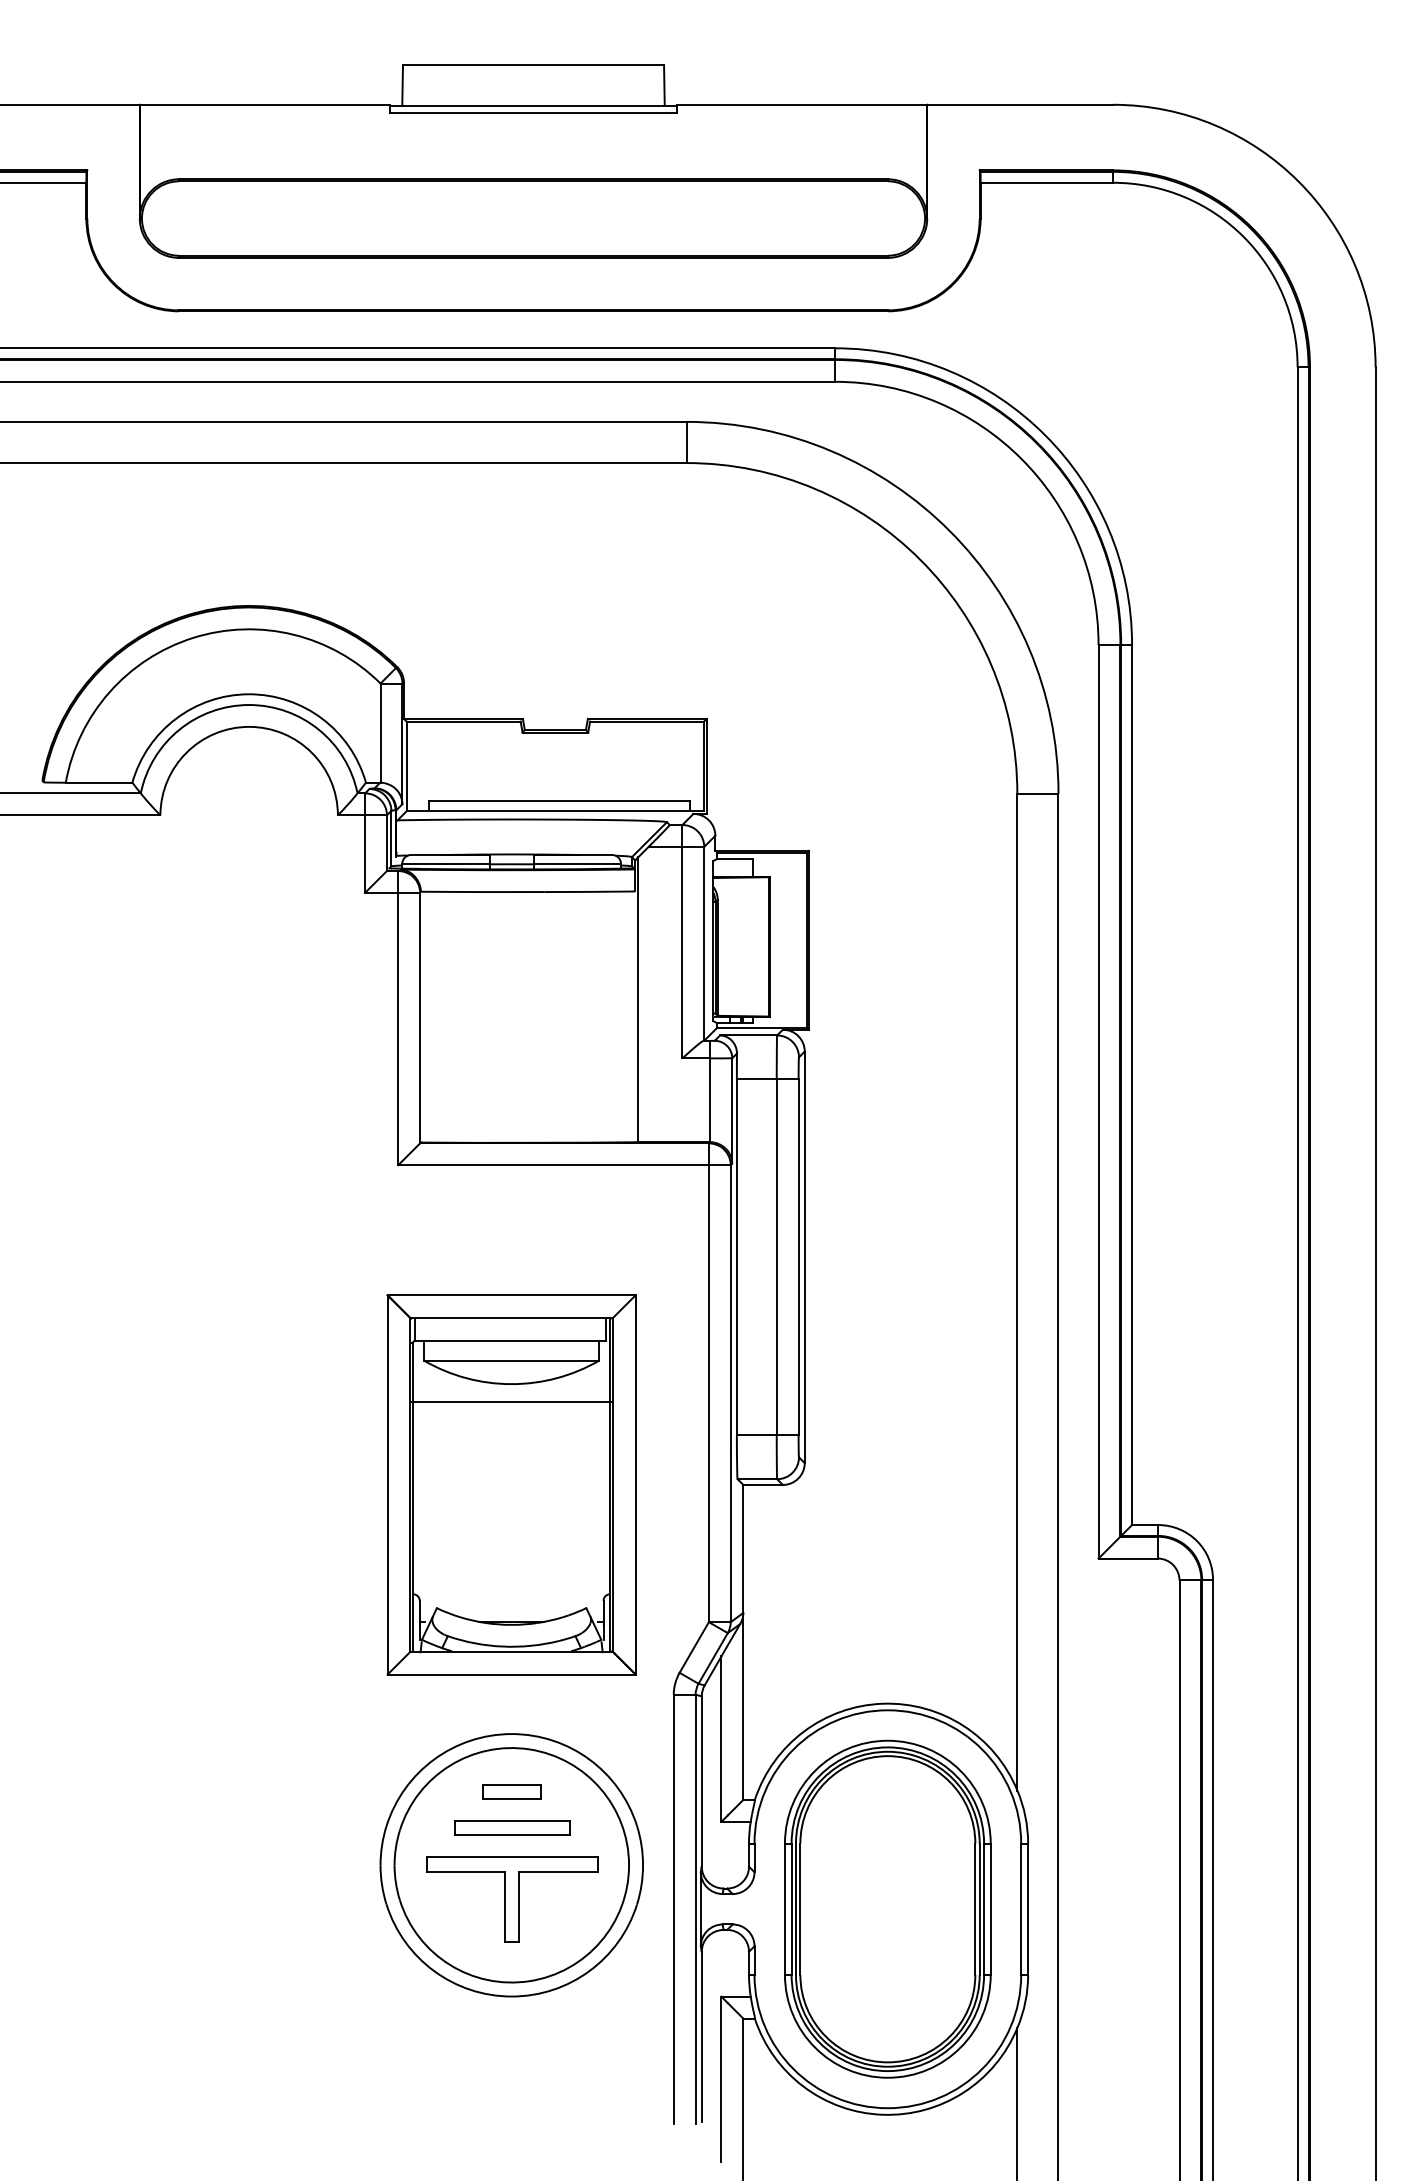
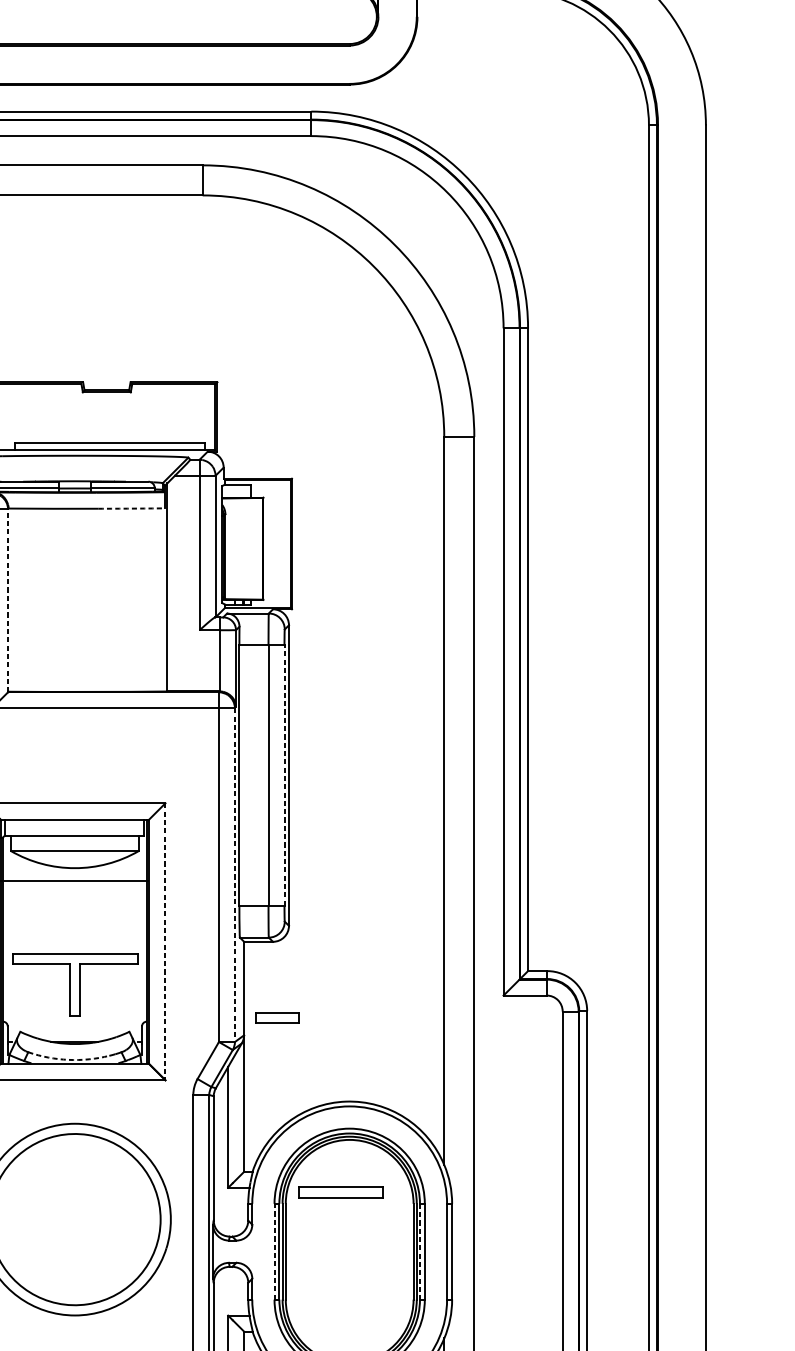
arc: (589, 891) -> (131, 508), solid -> dashed
line: (420, 1017) -> (8, 600), solid -> dashed
line: (798, 1256) -> (284, 774), solid -> dashed
line: (730, 1394) -> (234, 875), solid -> dashed
line: (635, 1484) -> (165, 941), solid -> dashed
arc: (502, 1646) -> (68, 1059), solid -> dashed
part: (511, 1791) -> (277, 1017), moved
part: (512, 1827) -> (341, 1192), moved
part: (512, 1899) -> (75, 984), moved
line: (784, 1909) -> (274, 1251), solid -> dashed
line: (984, 1909) -> (420, 1251), solid -> dashed

